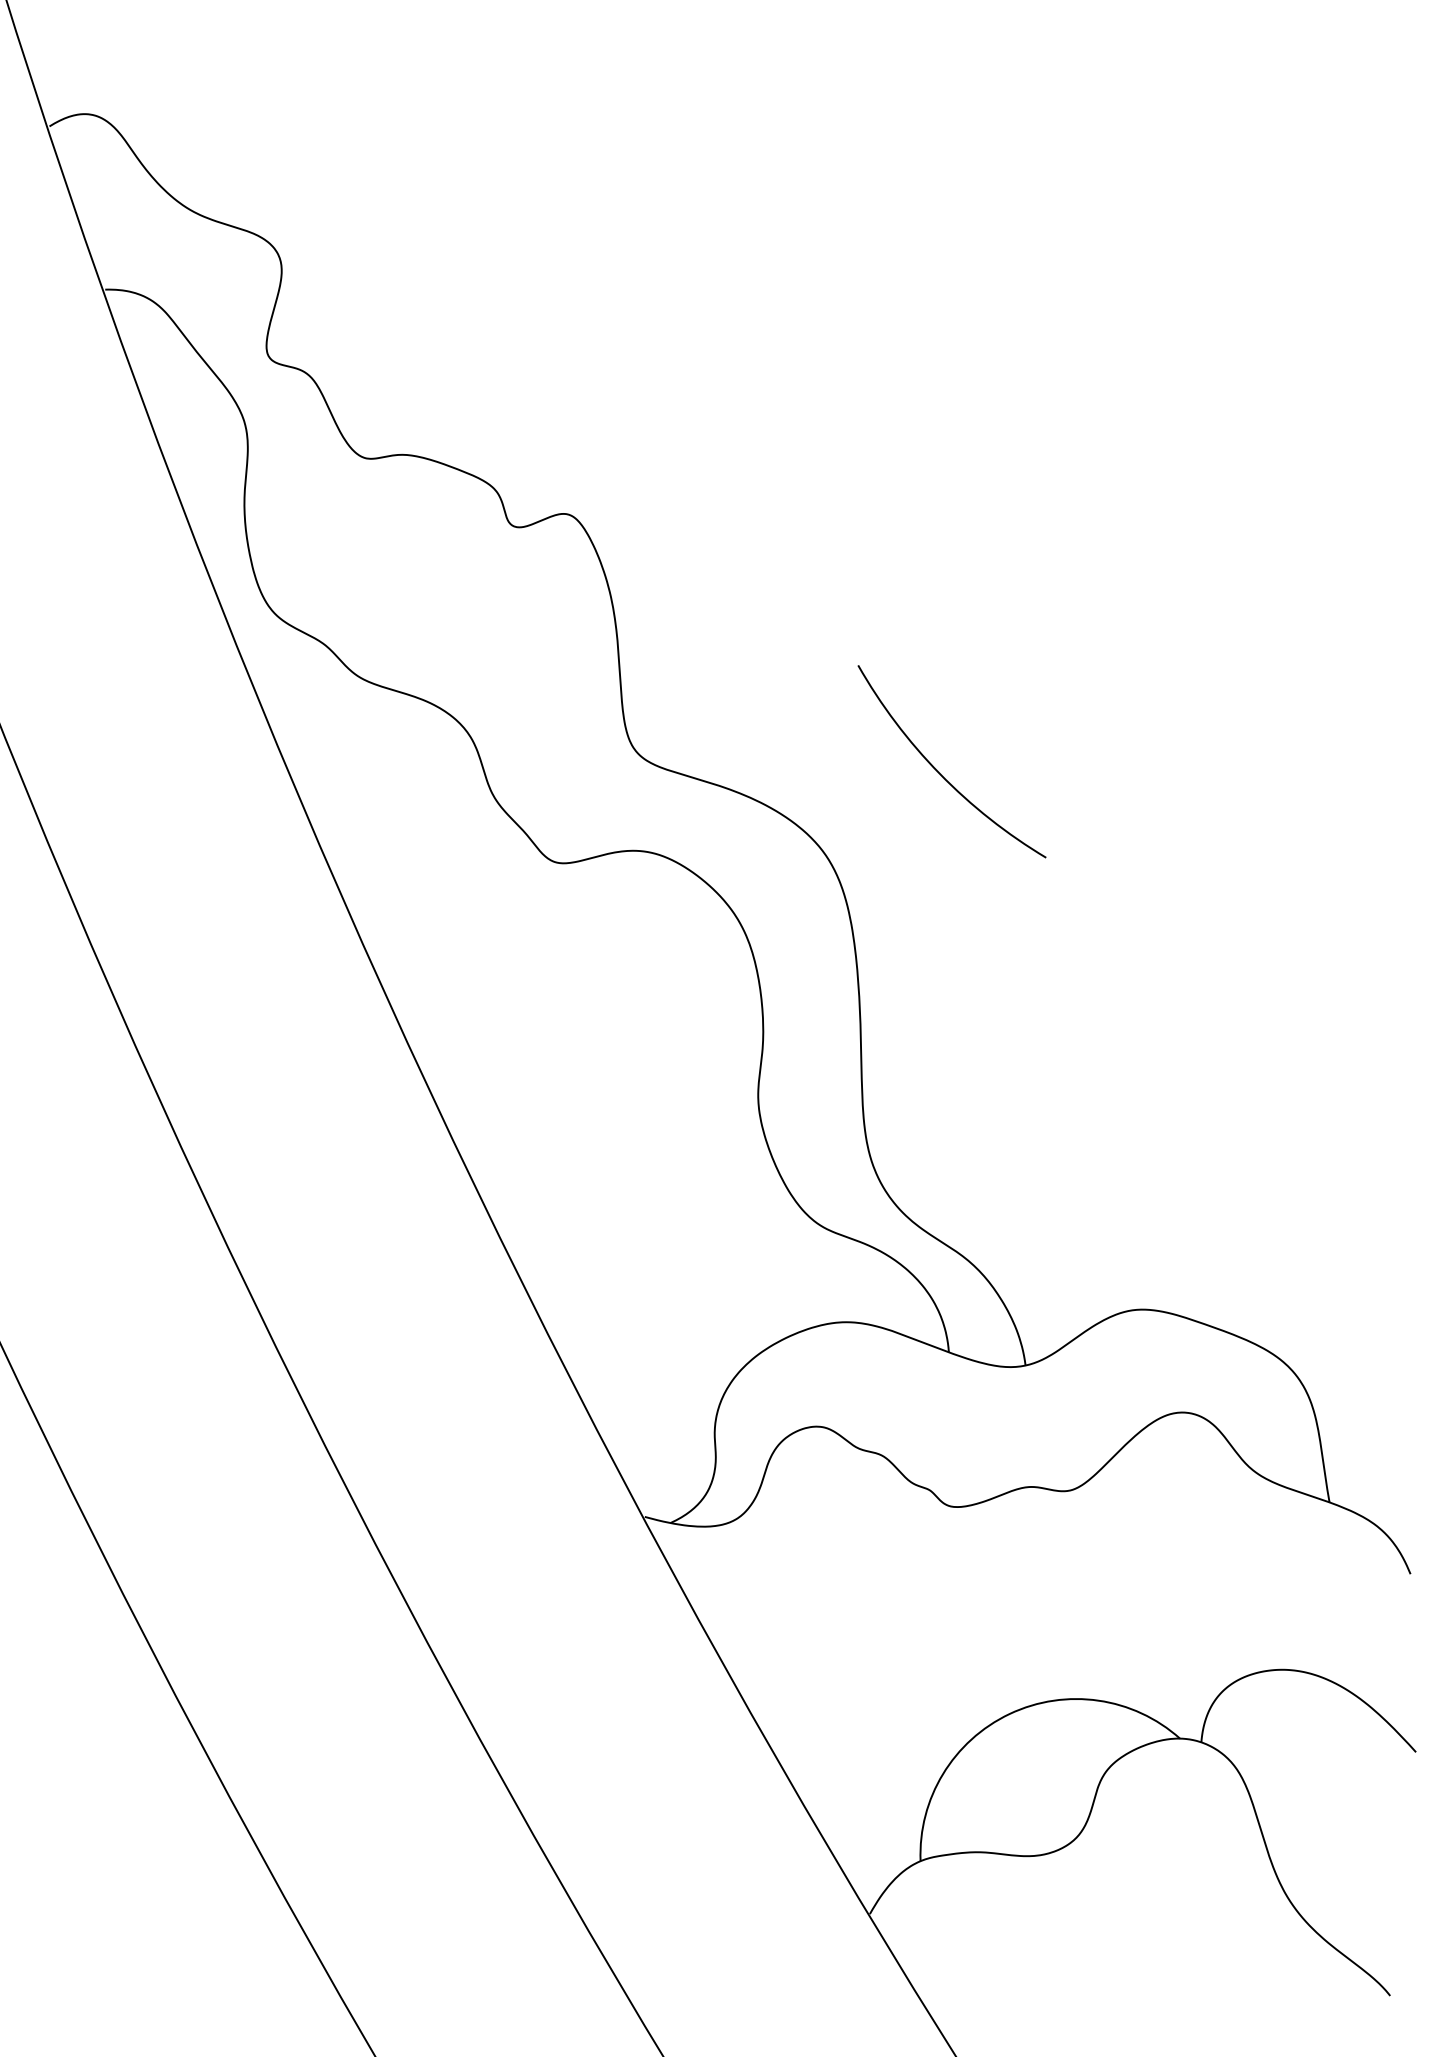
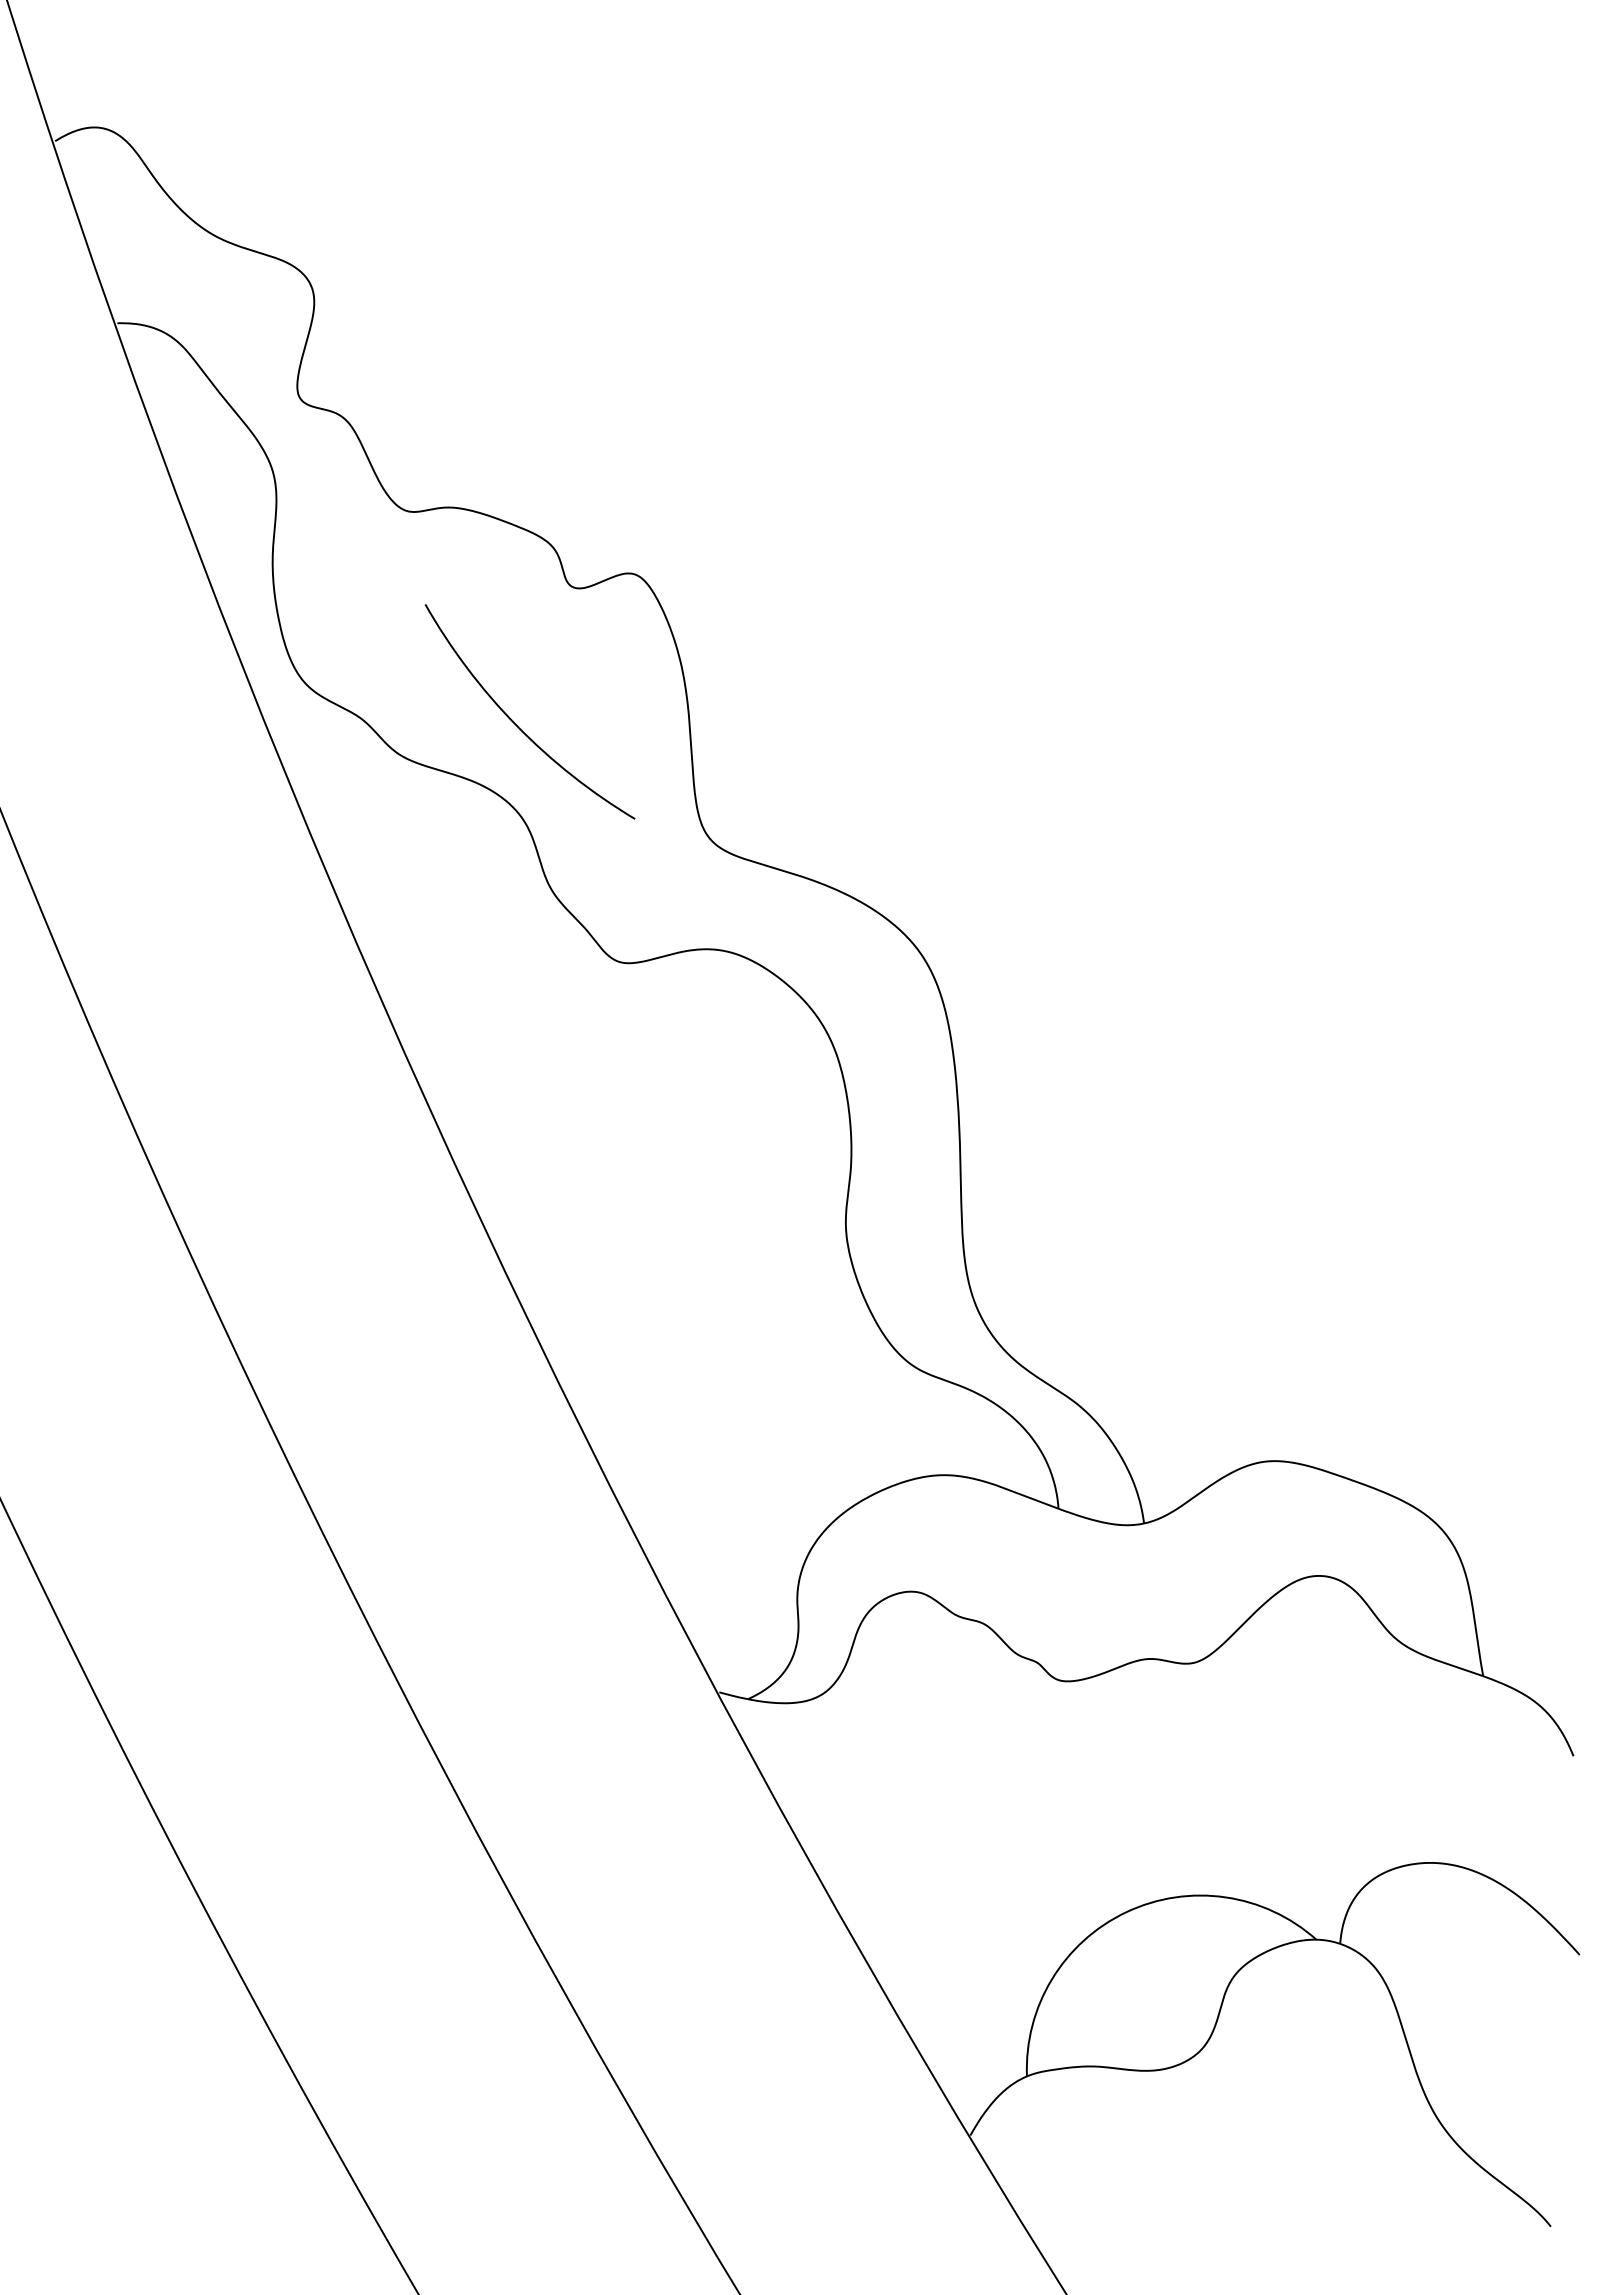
arc: (938, 771) -> (515, 722), moved

